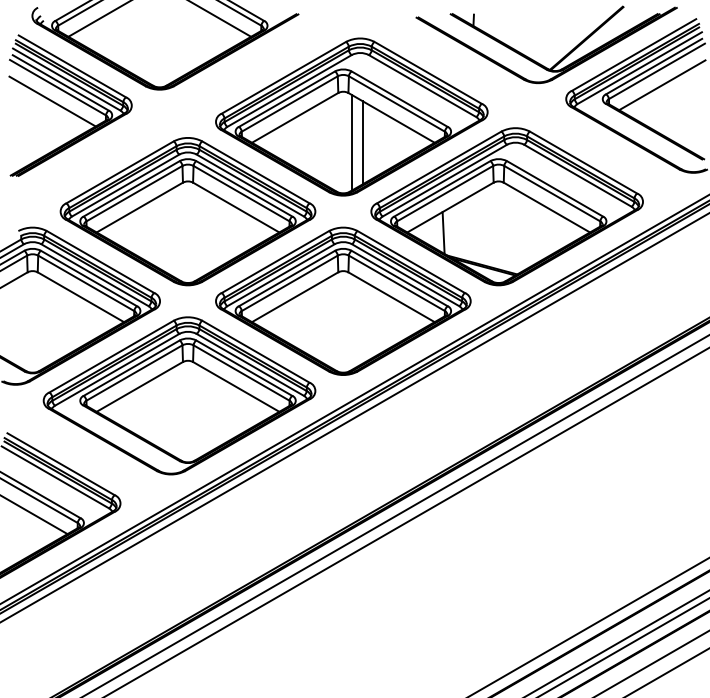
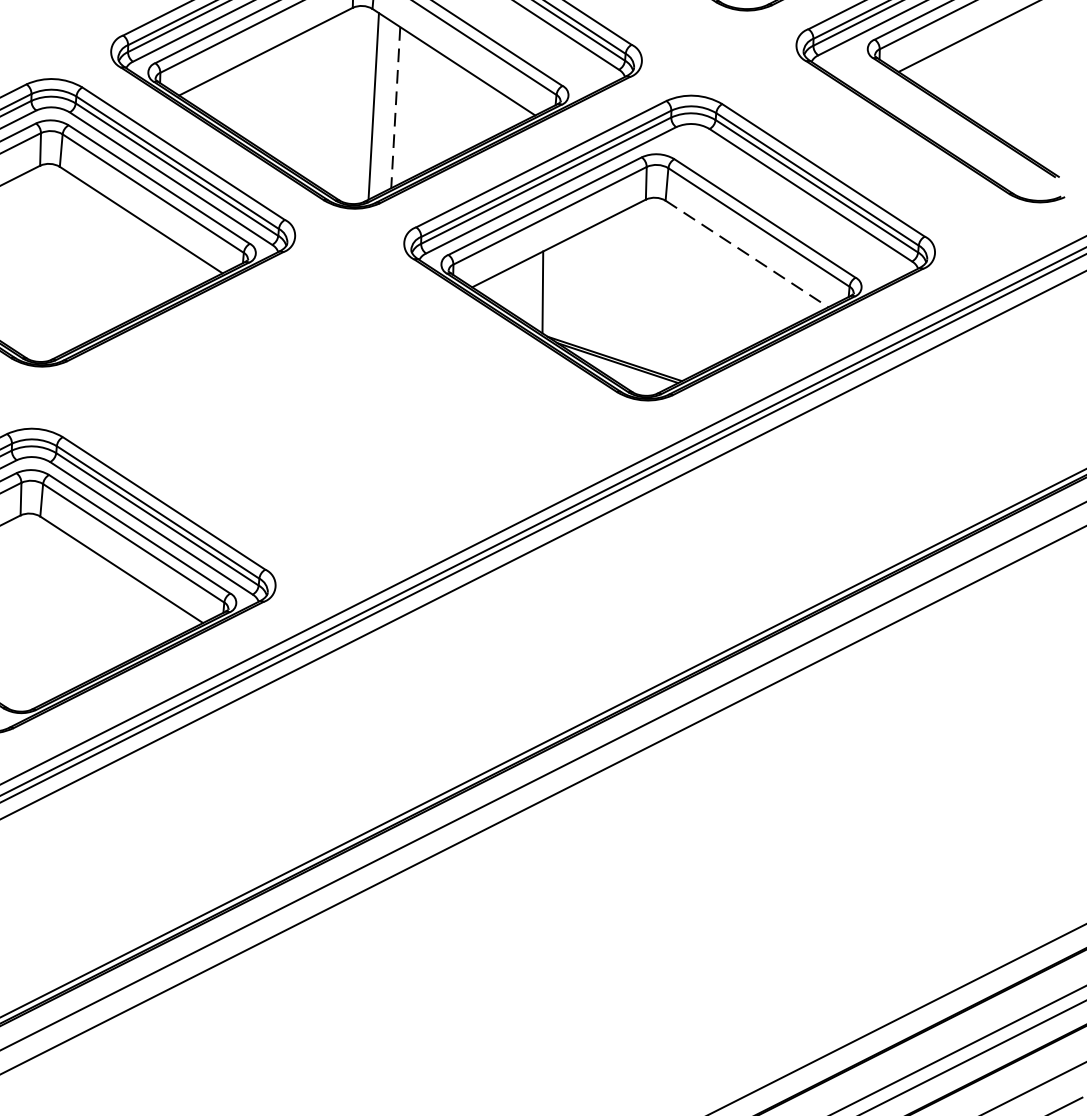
line: (363, 143) -> (396, 109), solid -> dashed
line: (546, 207) -> (746, 253), solid -> dashed
part: (343, 300) -> (340, 413), removed

